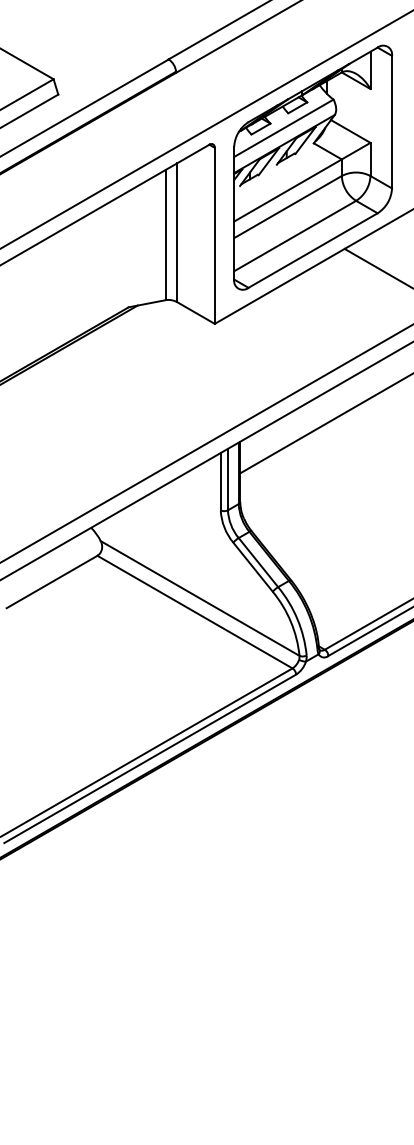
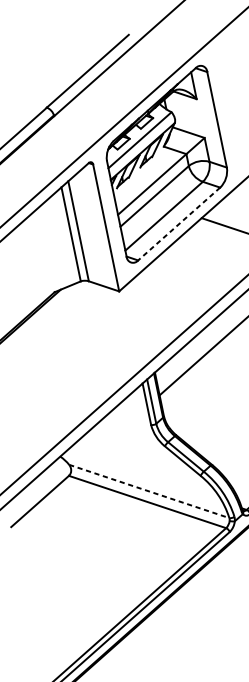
line: (313, 250) -> (179, 223), solid -> dashed
line: (200, 598) -> (149, 491), solid -> dashed

